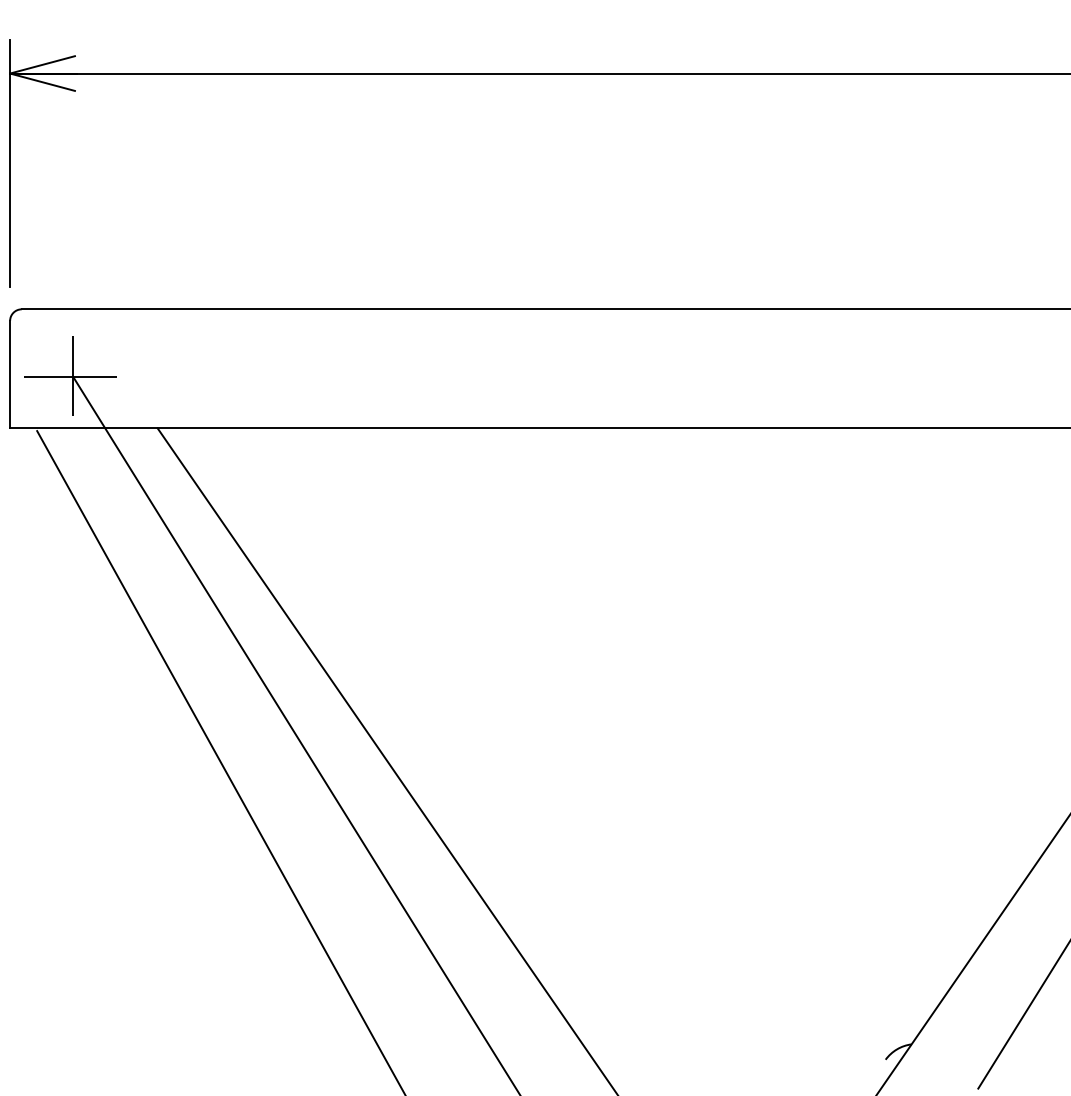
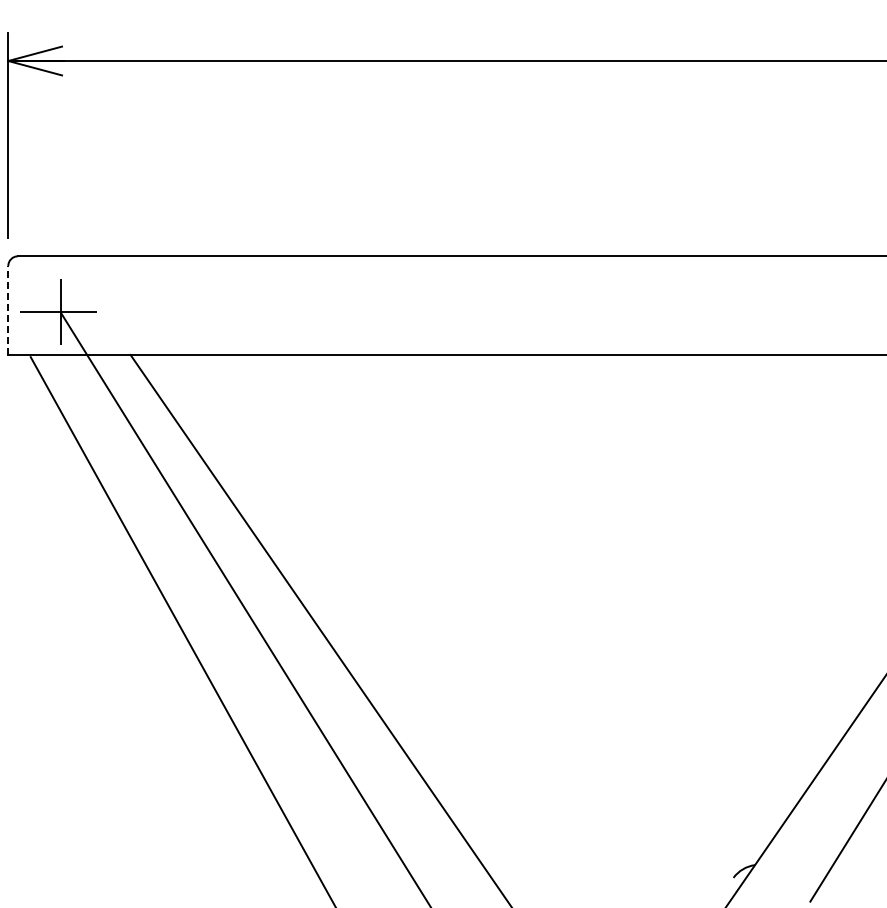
line: (10, 373) -> (8, 309), solid -> dashed

